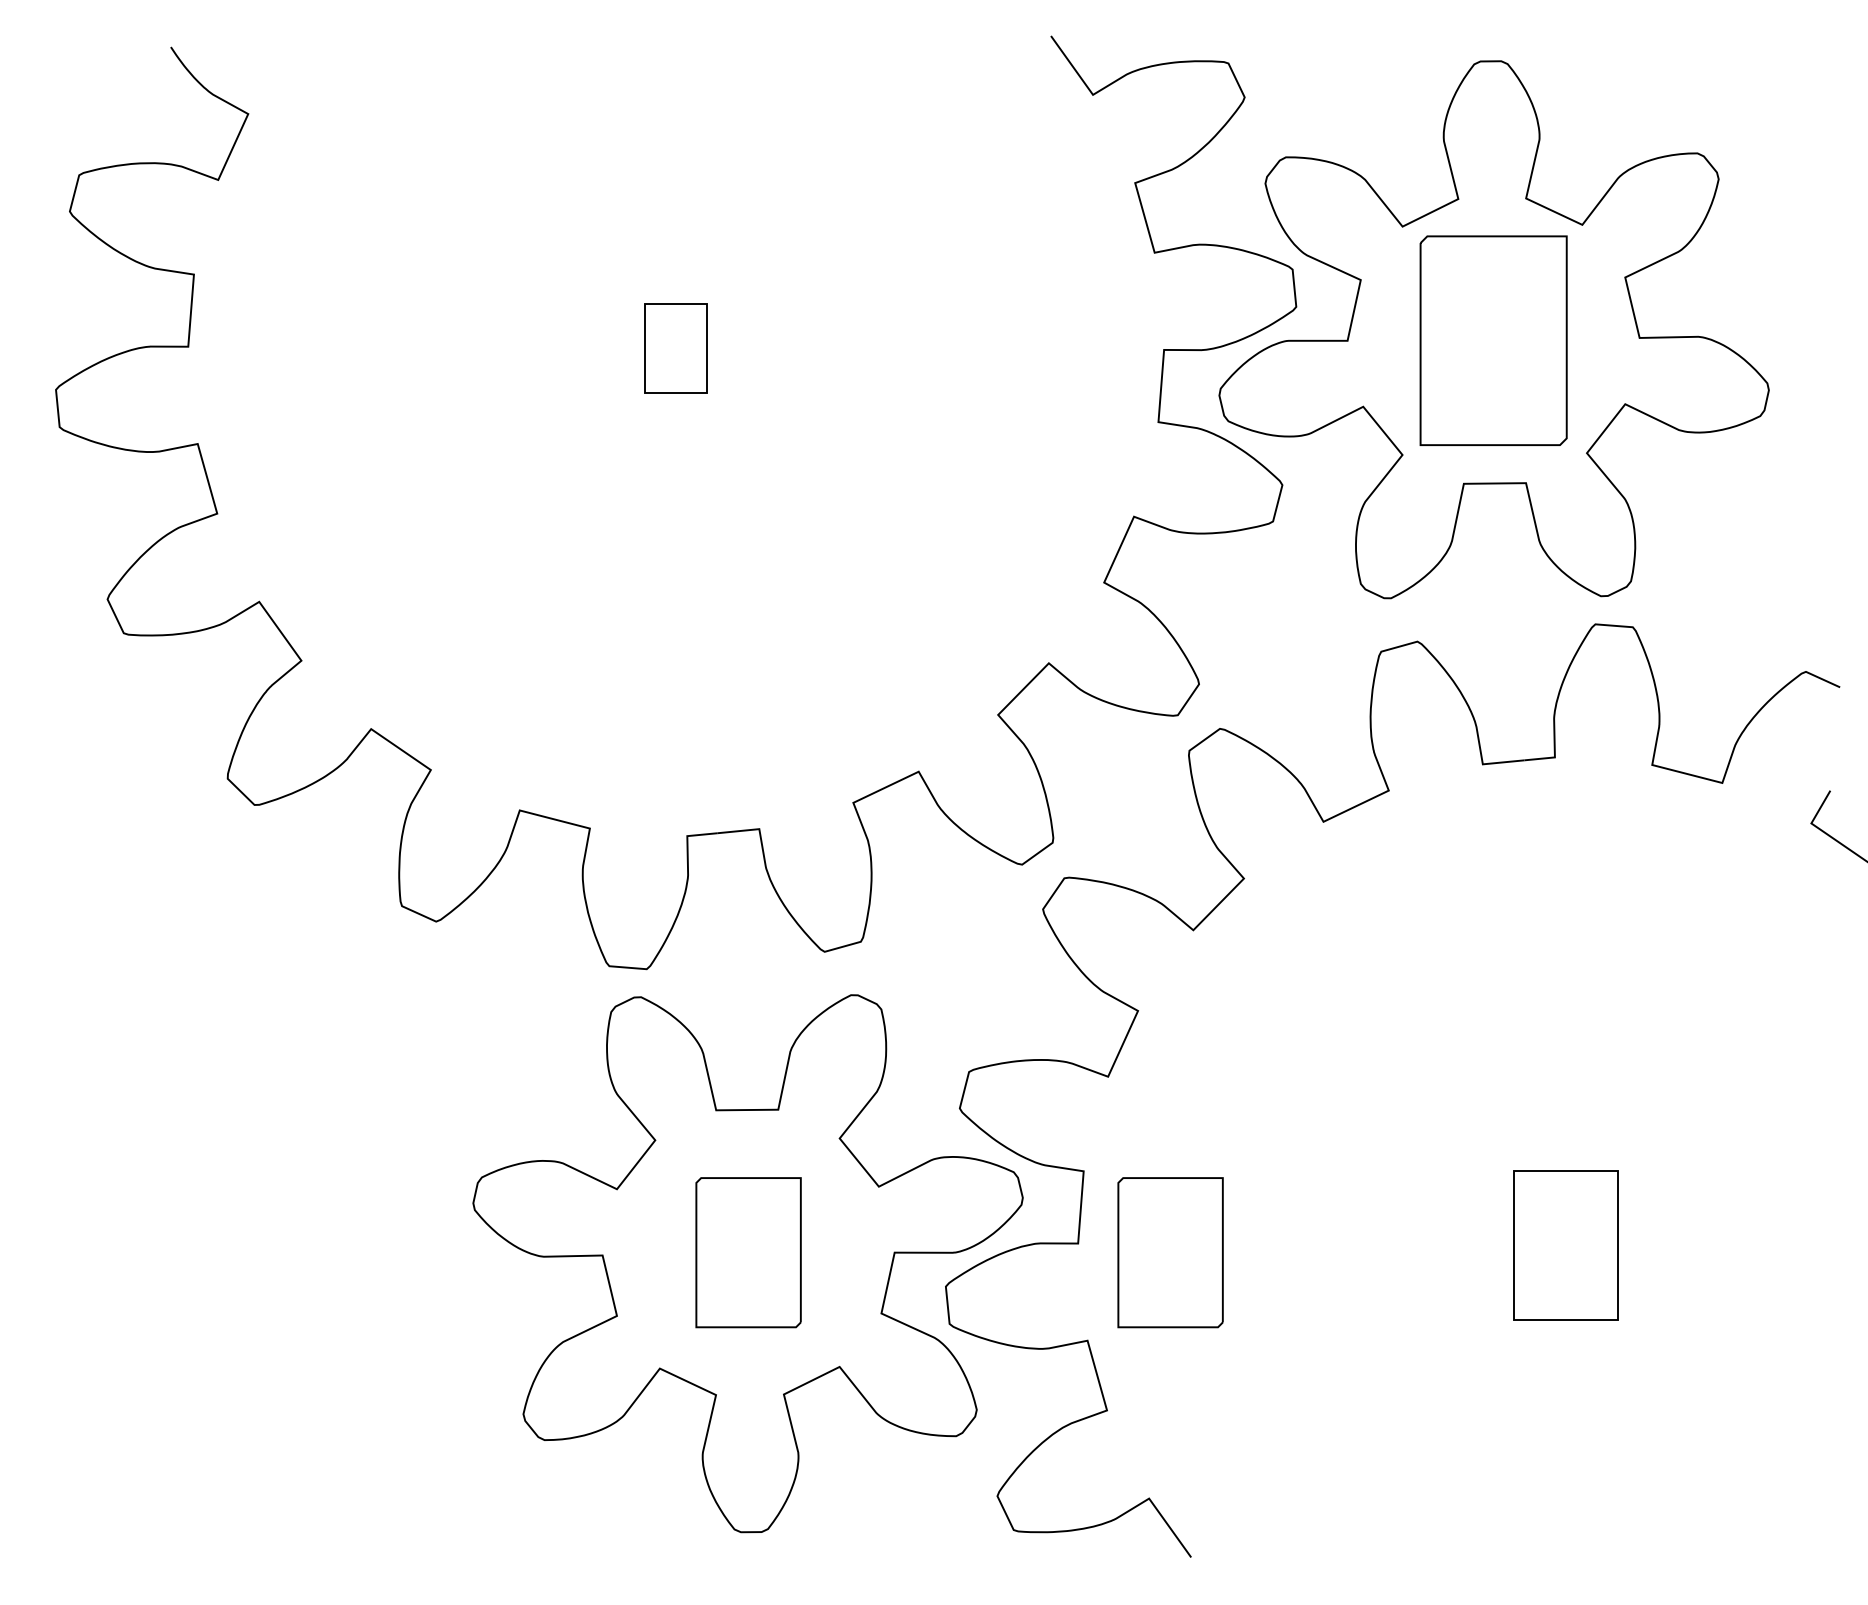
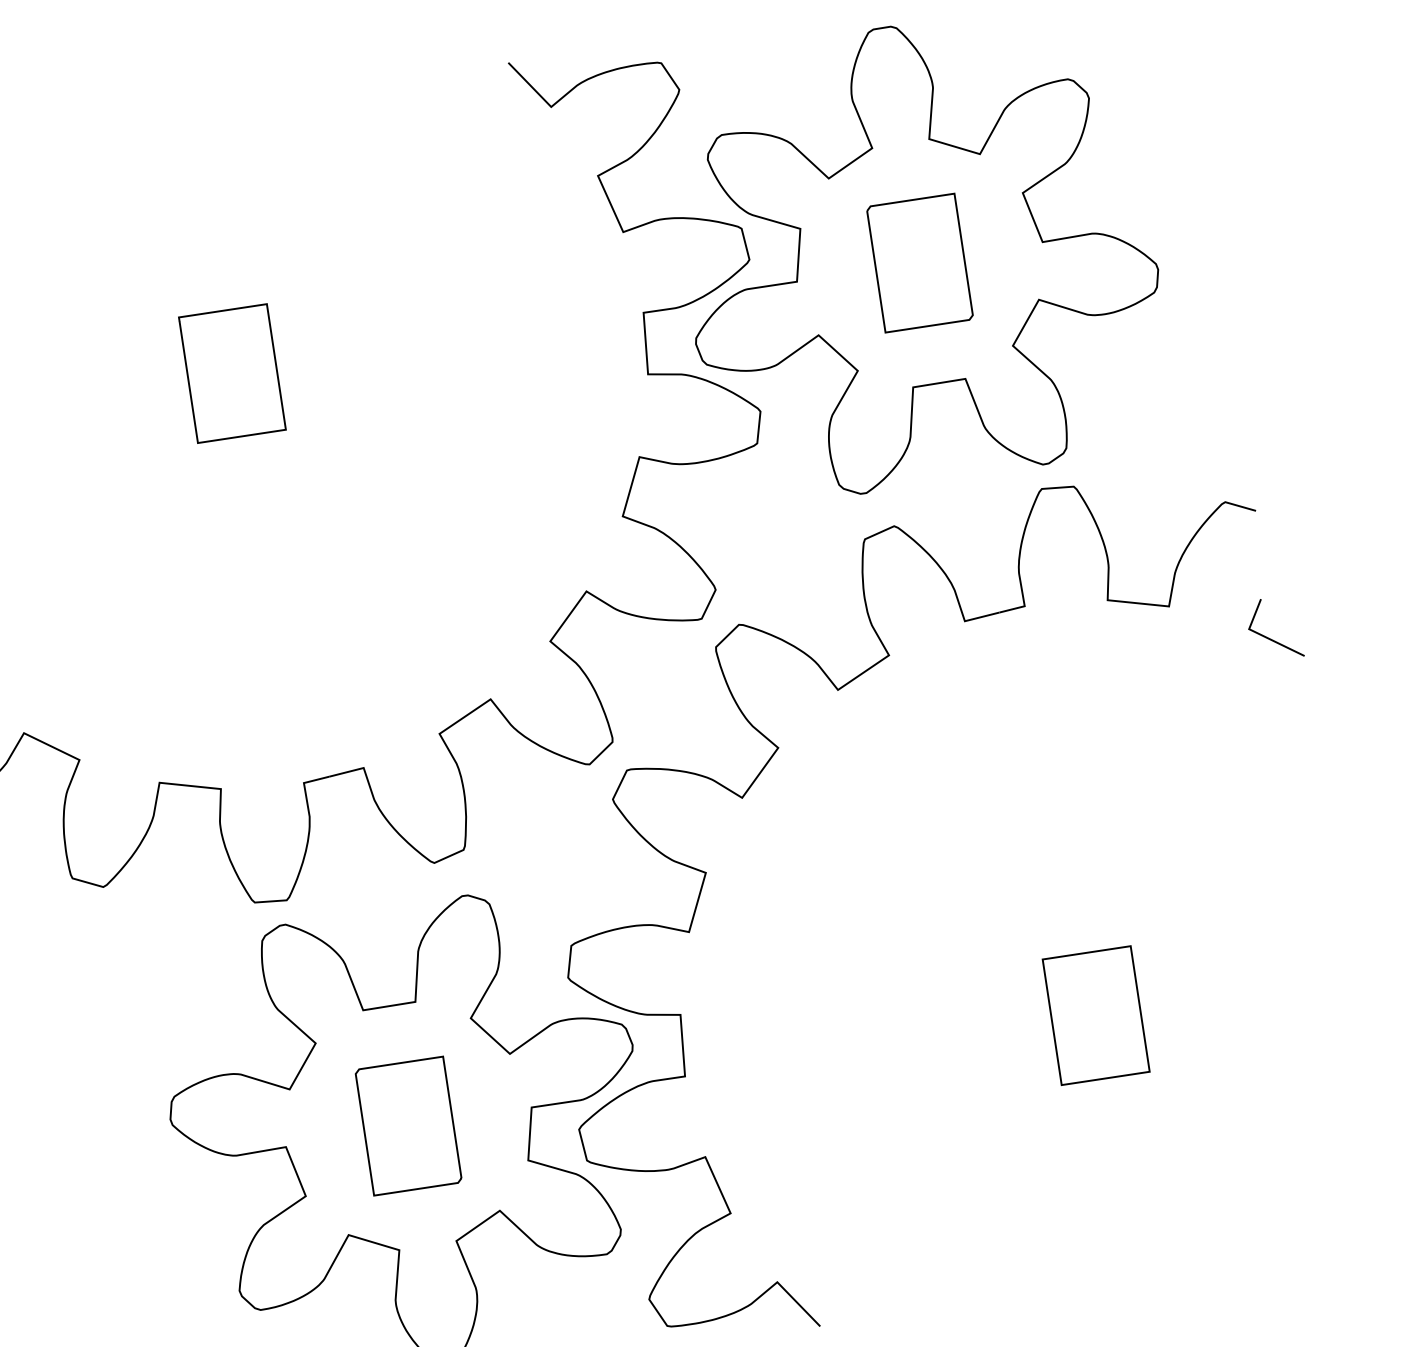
part: (1493, 340) -> (919, 262), size x0.71
part: (675, 348) -> (231, 373), size x1.67
part: (1170, 1252) -> (763, 1072), removed

